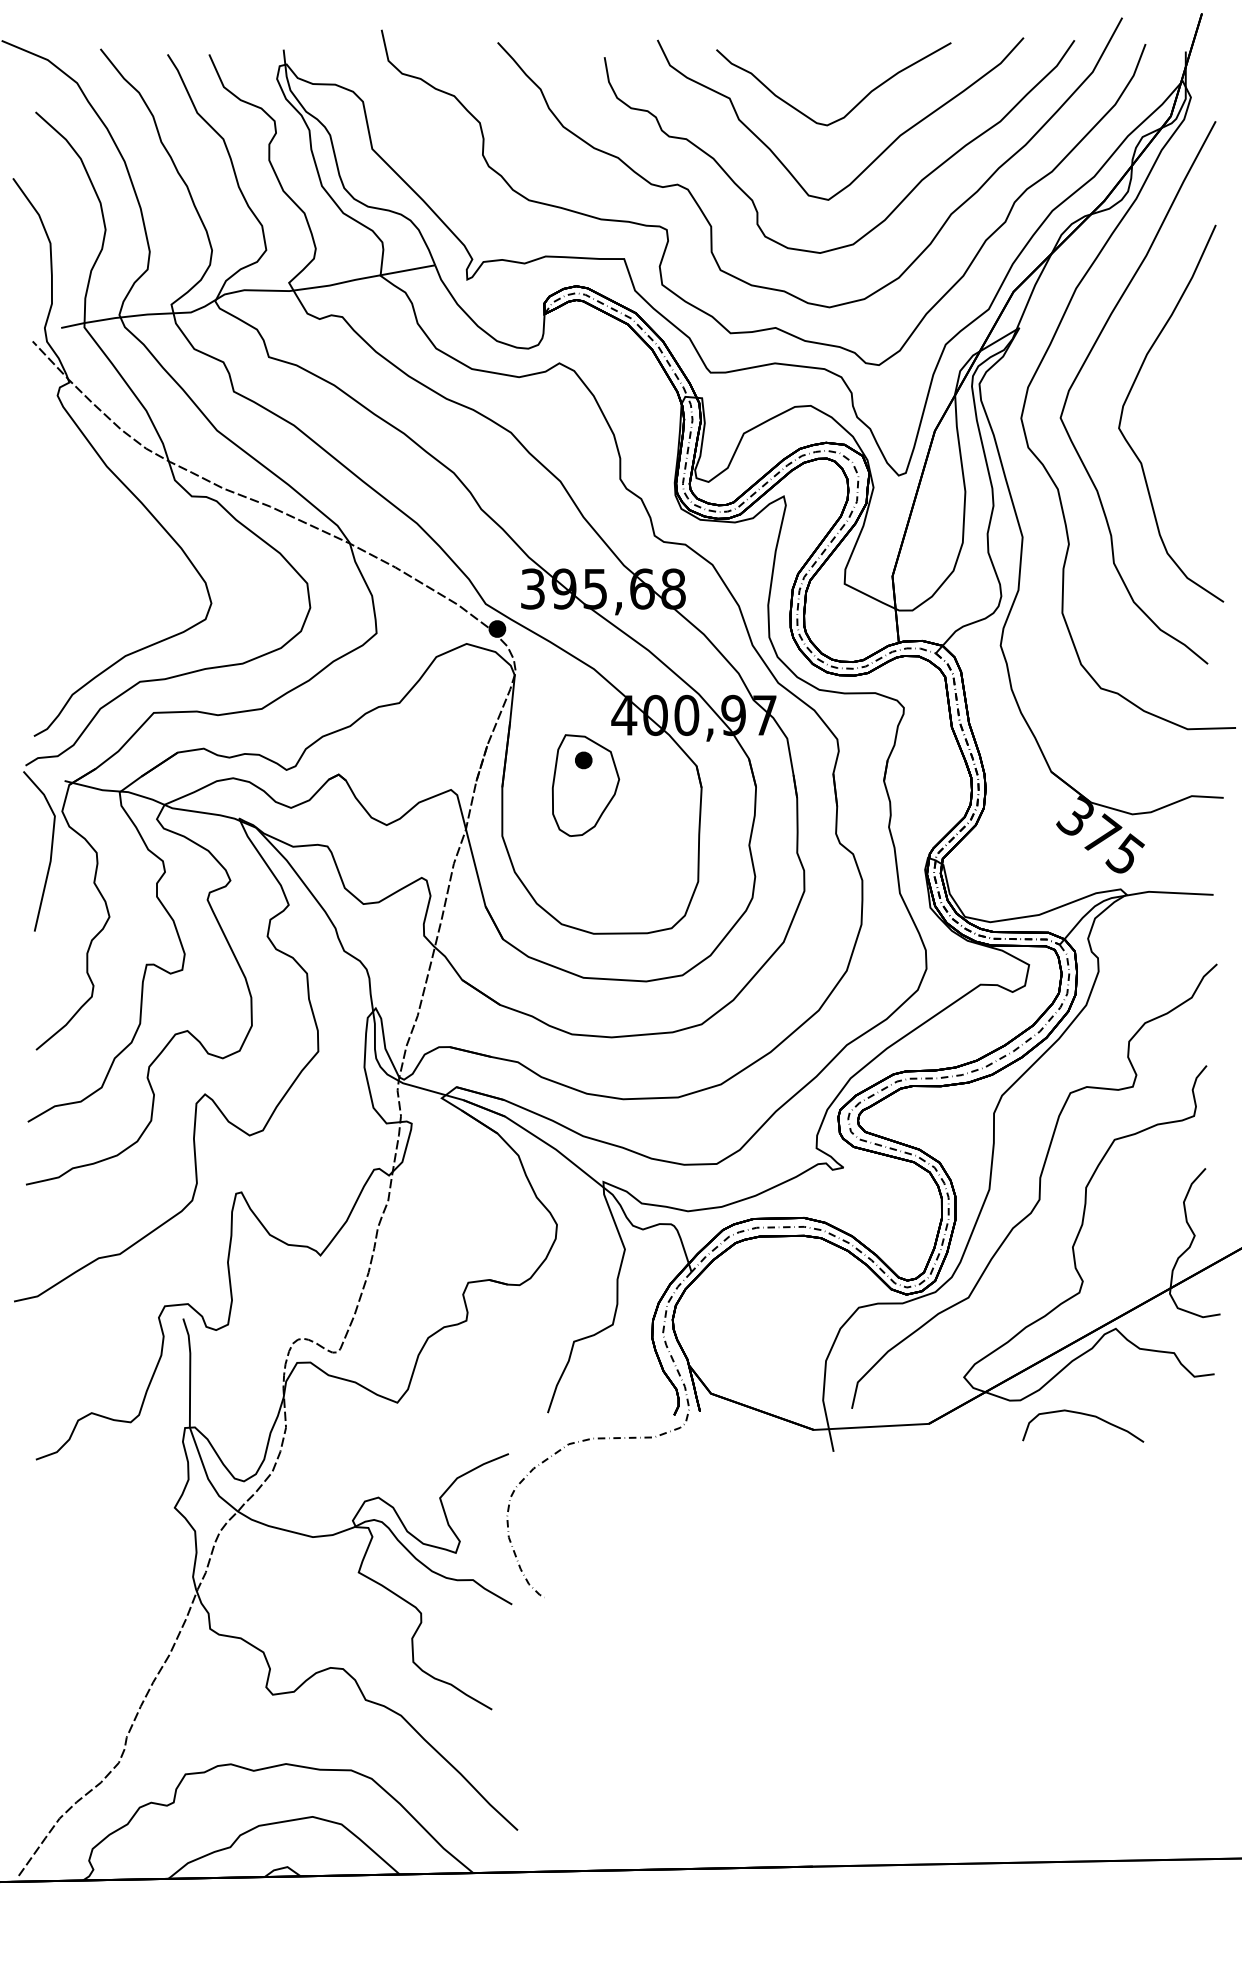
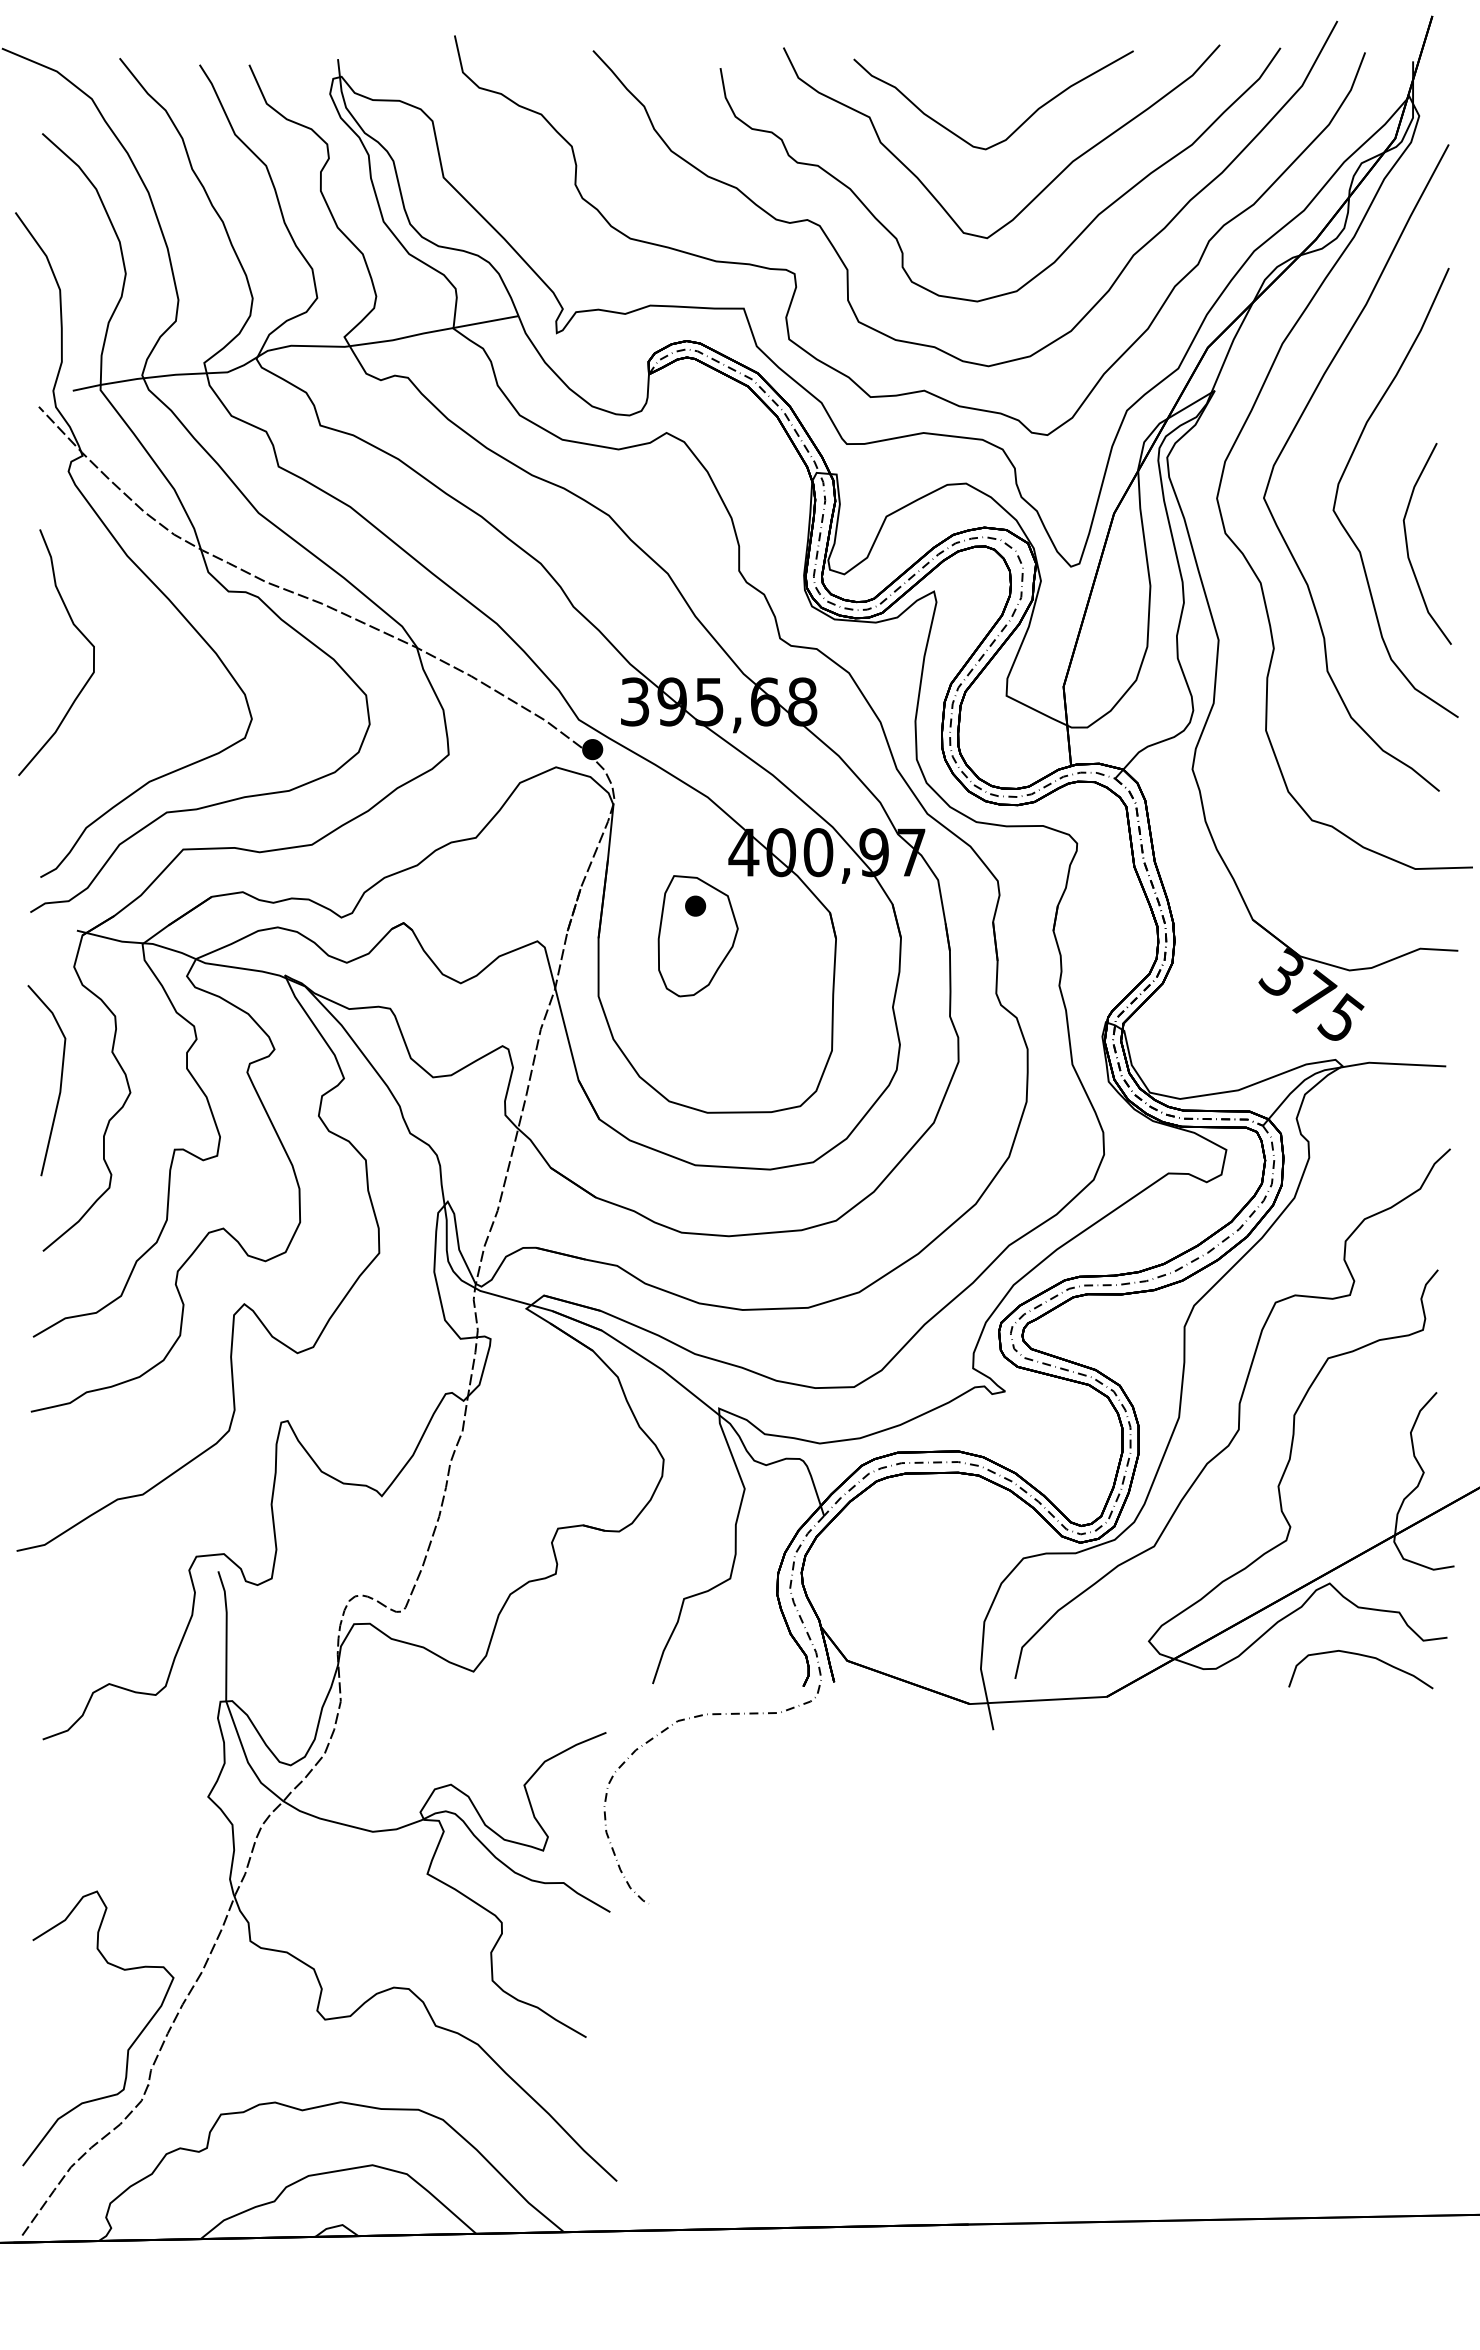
curve: (1181, 460) -> (1408, 548), added
curve: (66, 530) -> (79, 632), added
line: (50, 851) -> (60, 1080), moved
curve: (1084, 1415) -> (1362, 1656), moved
curve: (107, 1719) -> (127, 2049), added

